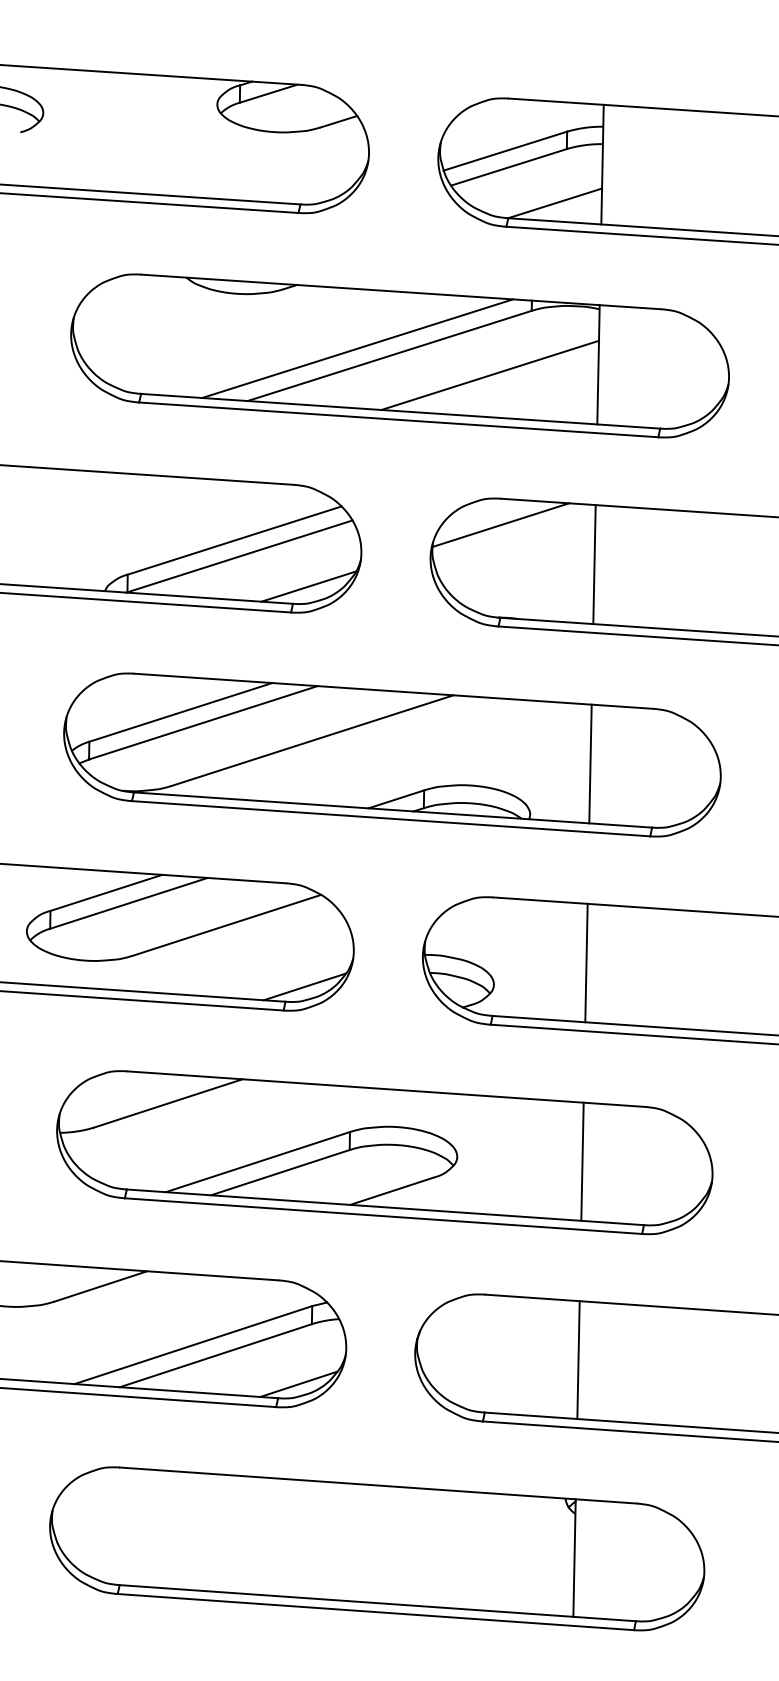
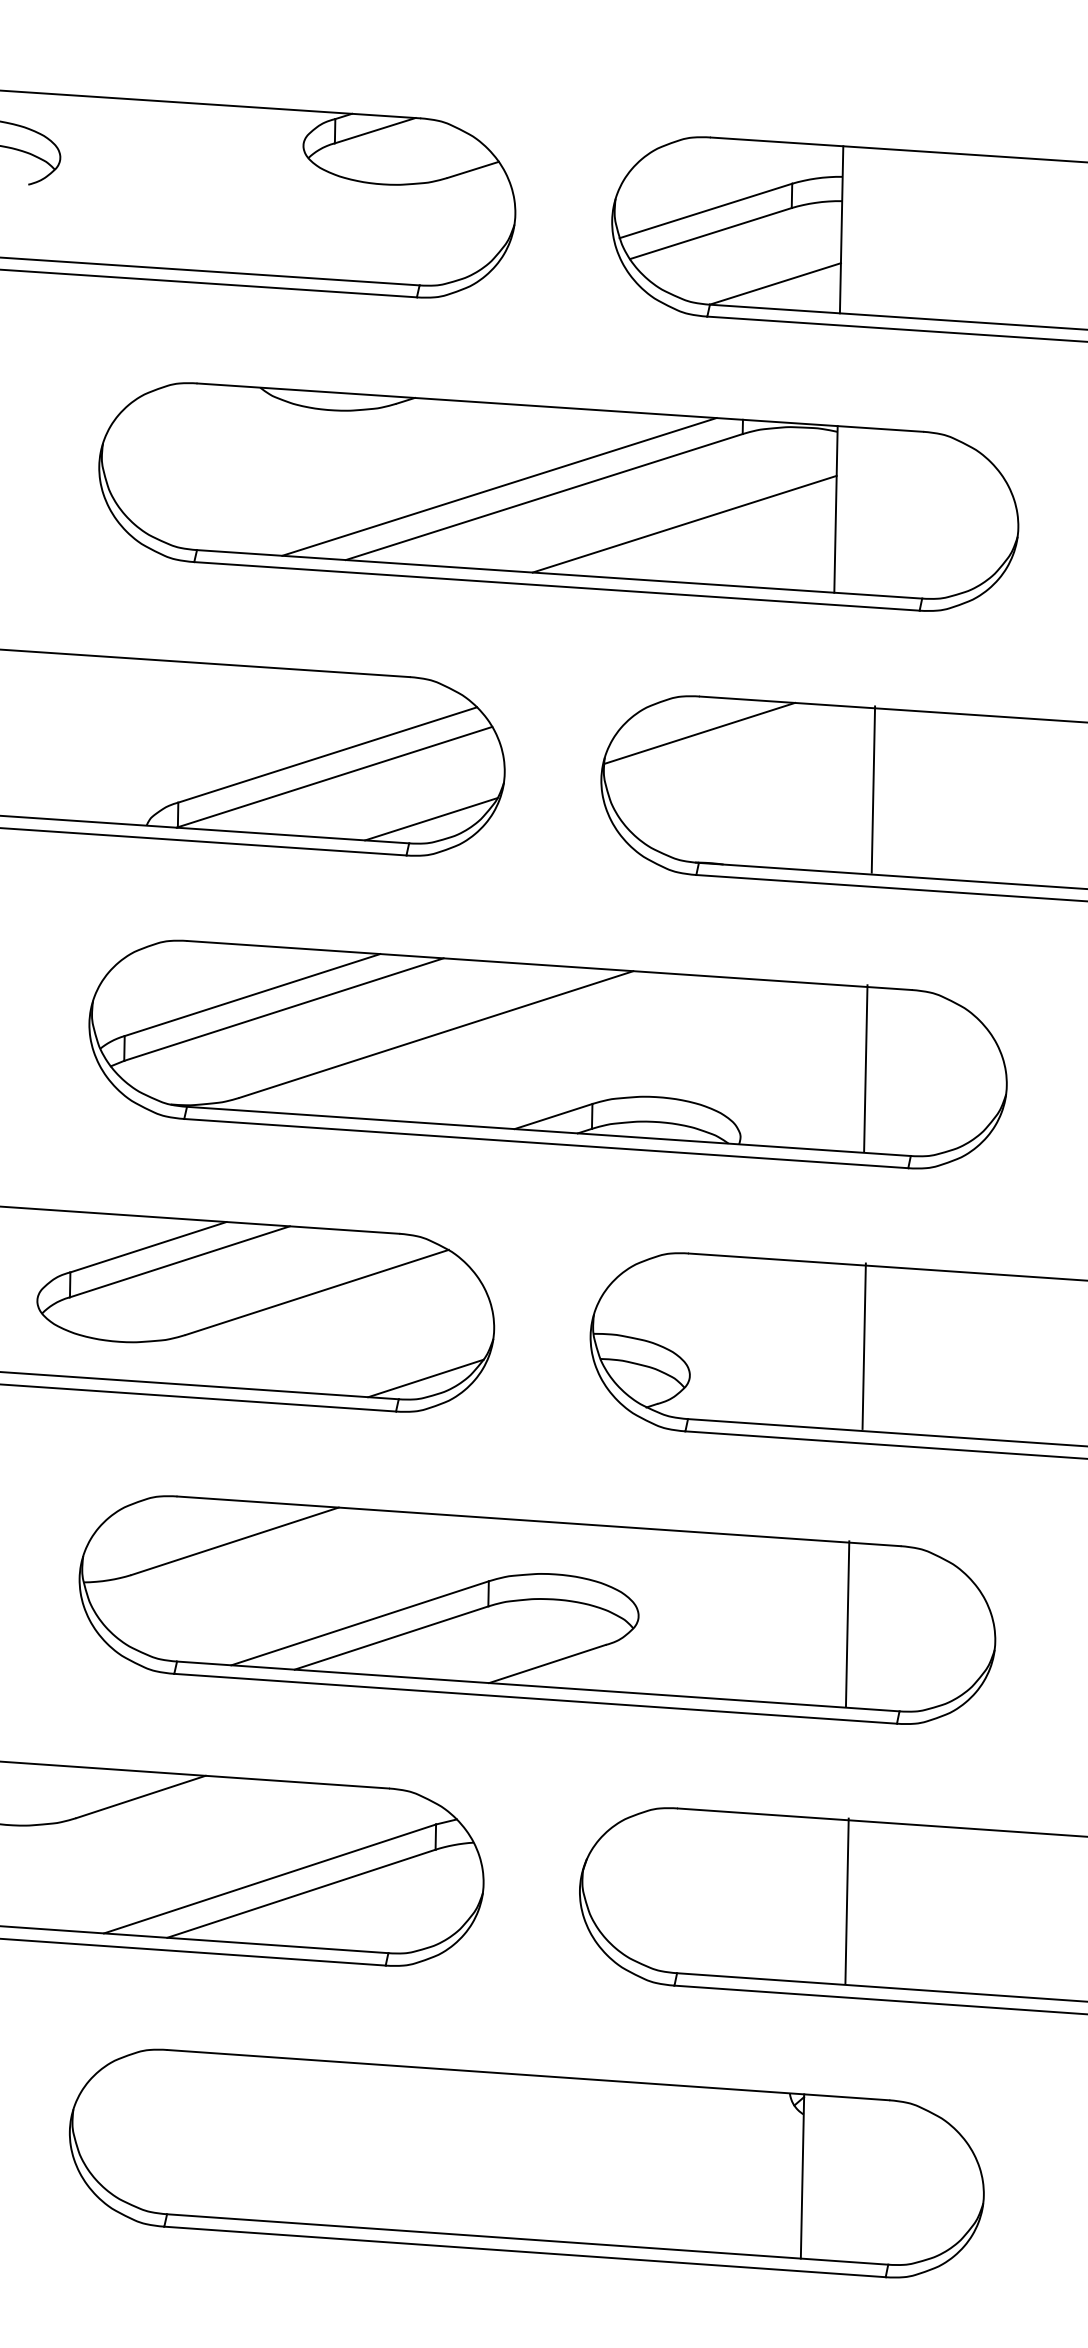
line: (594, 564) -> (873, 789), moved
line: (590, 764) -> (865, 1068), moved
line: (585, 962) -> (863, 1345), moved
line: (582, 1161) -> (847, 1623), moved
line: (578, 1359) -> (846, 1900), moved
line: (298, 1384) -> (417, 1933), removed

